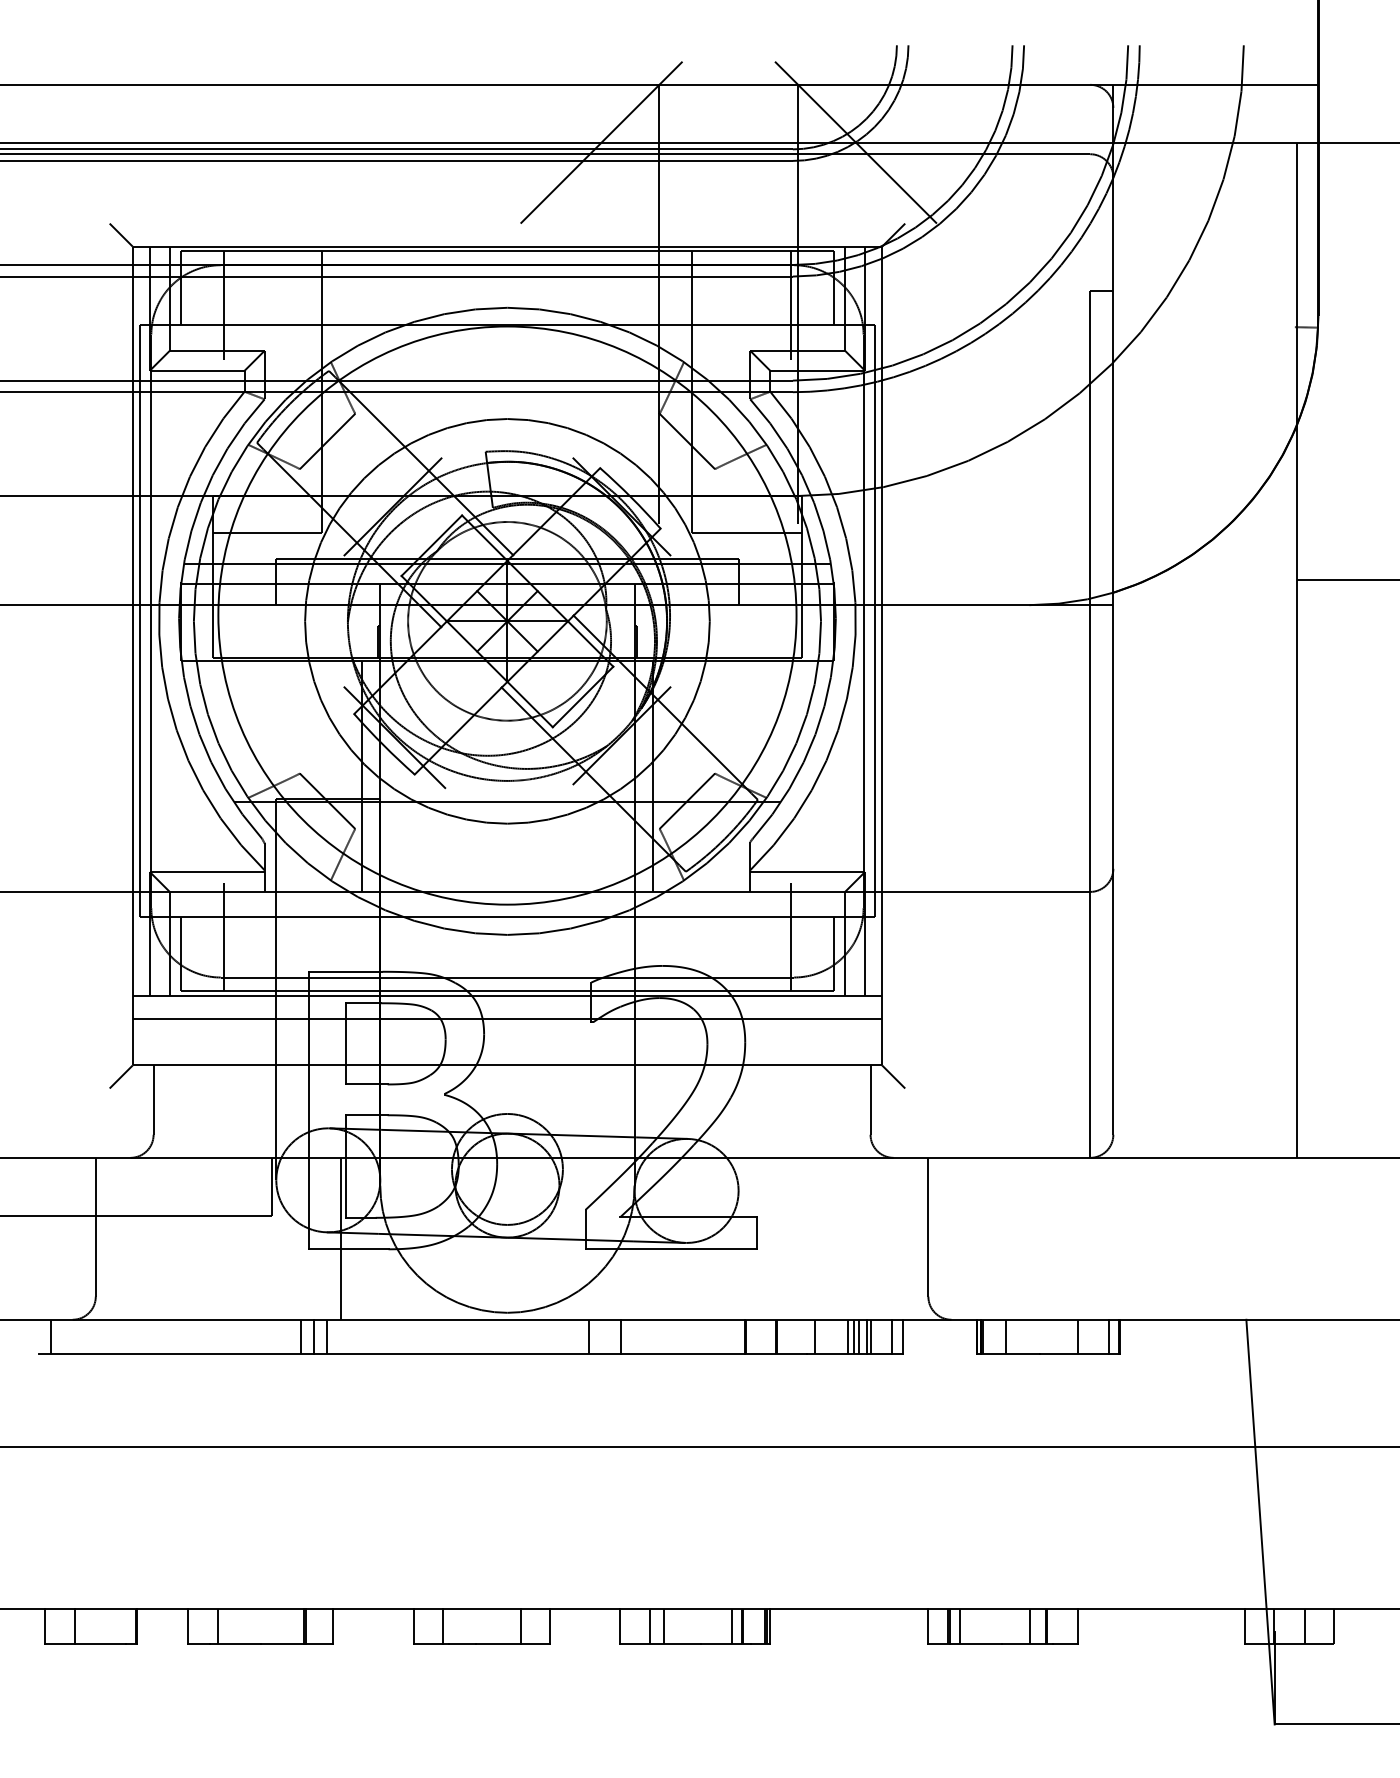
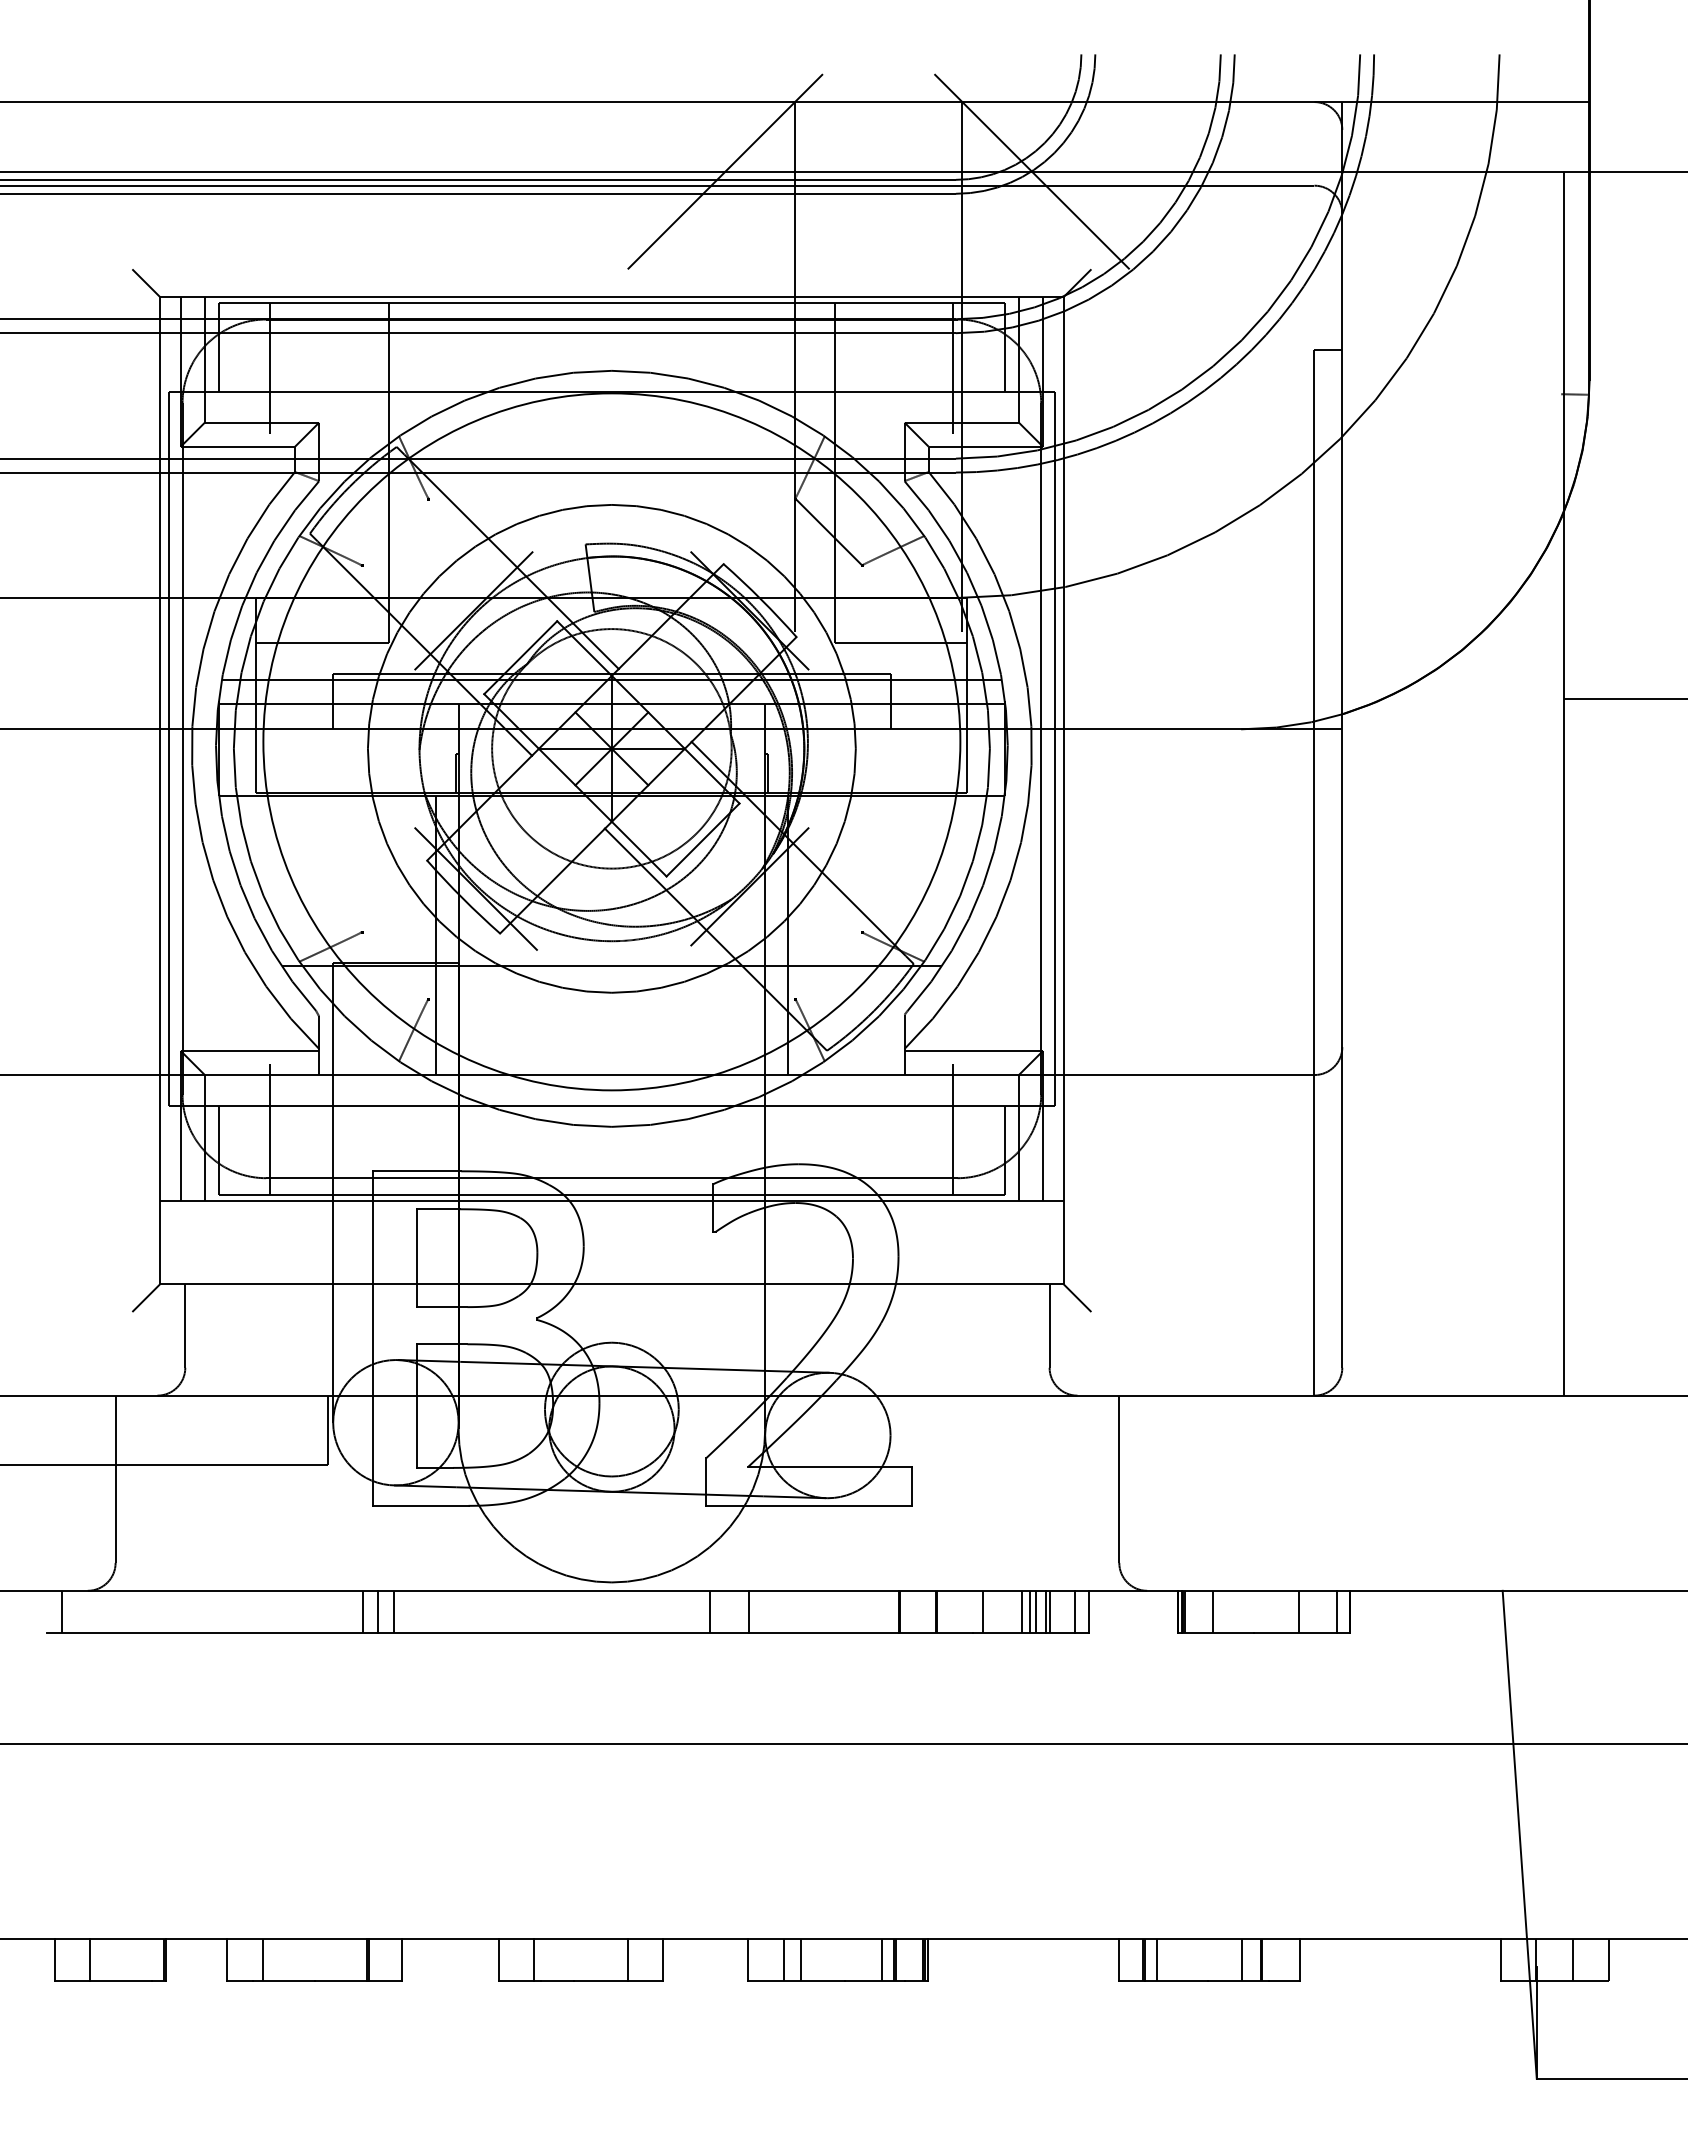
line: (327, 441) -> (394, 531), removed
line: (327, 801) -> (394, 965), removed
line: (687, 801) -> (828, 965), removed
line: (507, 1019) -> (611, 1228), removed
line: (341, 1238) -> (411, 1492), removed

